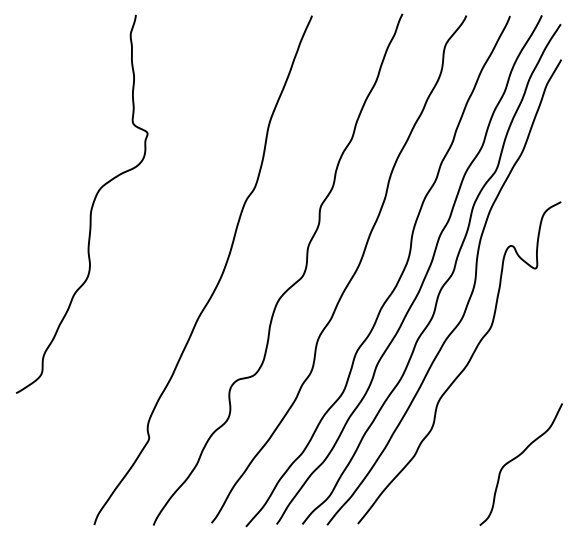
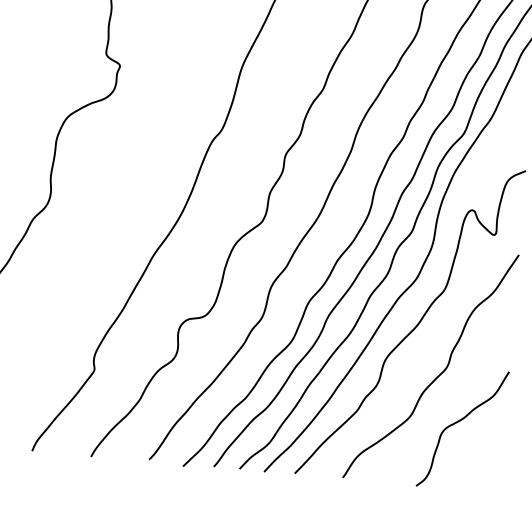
curve: (491, 413) -> (437, 375), added

